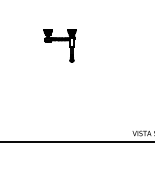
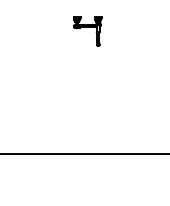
part: (59, 45) -> (87, 31), size x0.7

